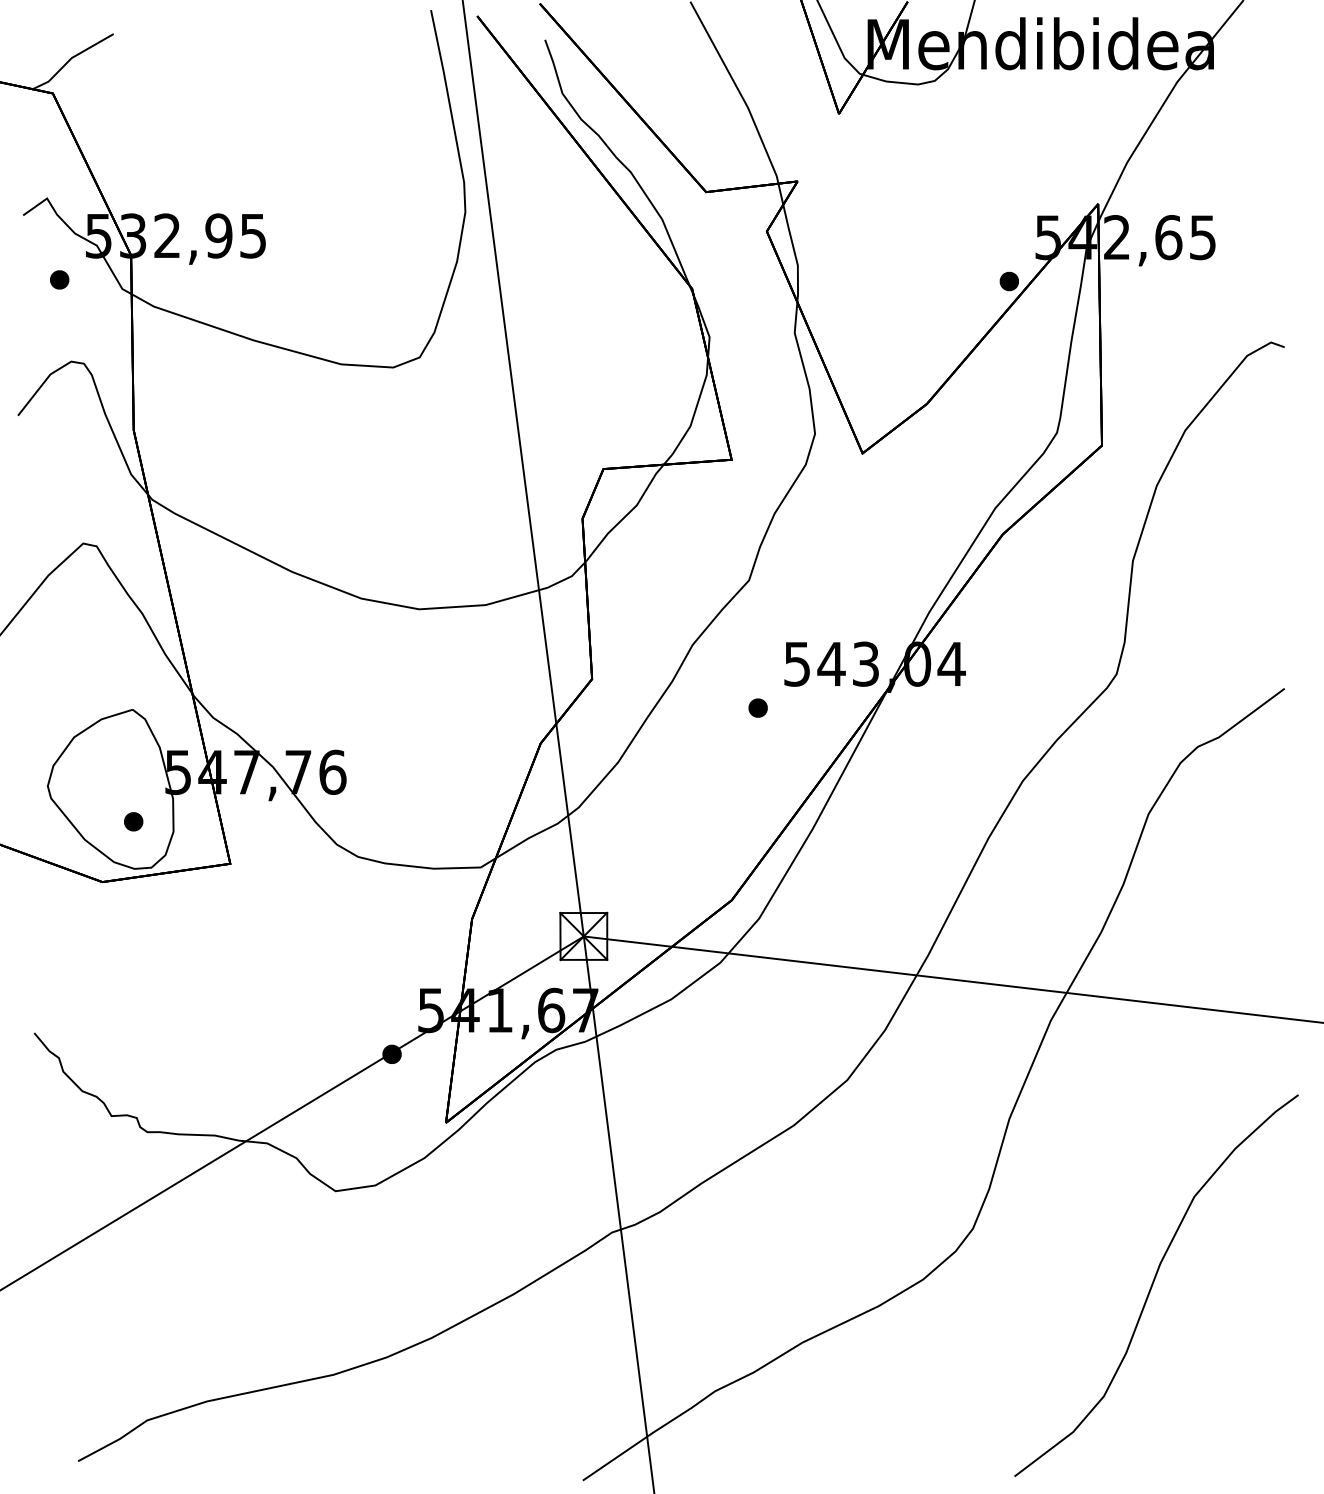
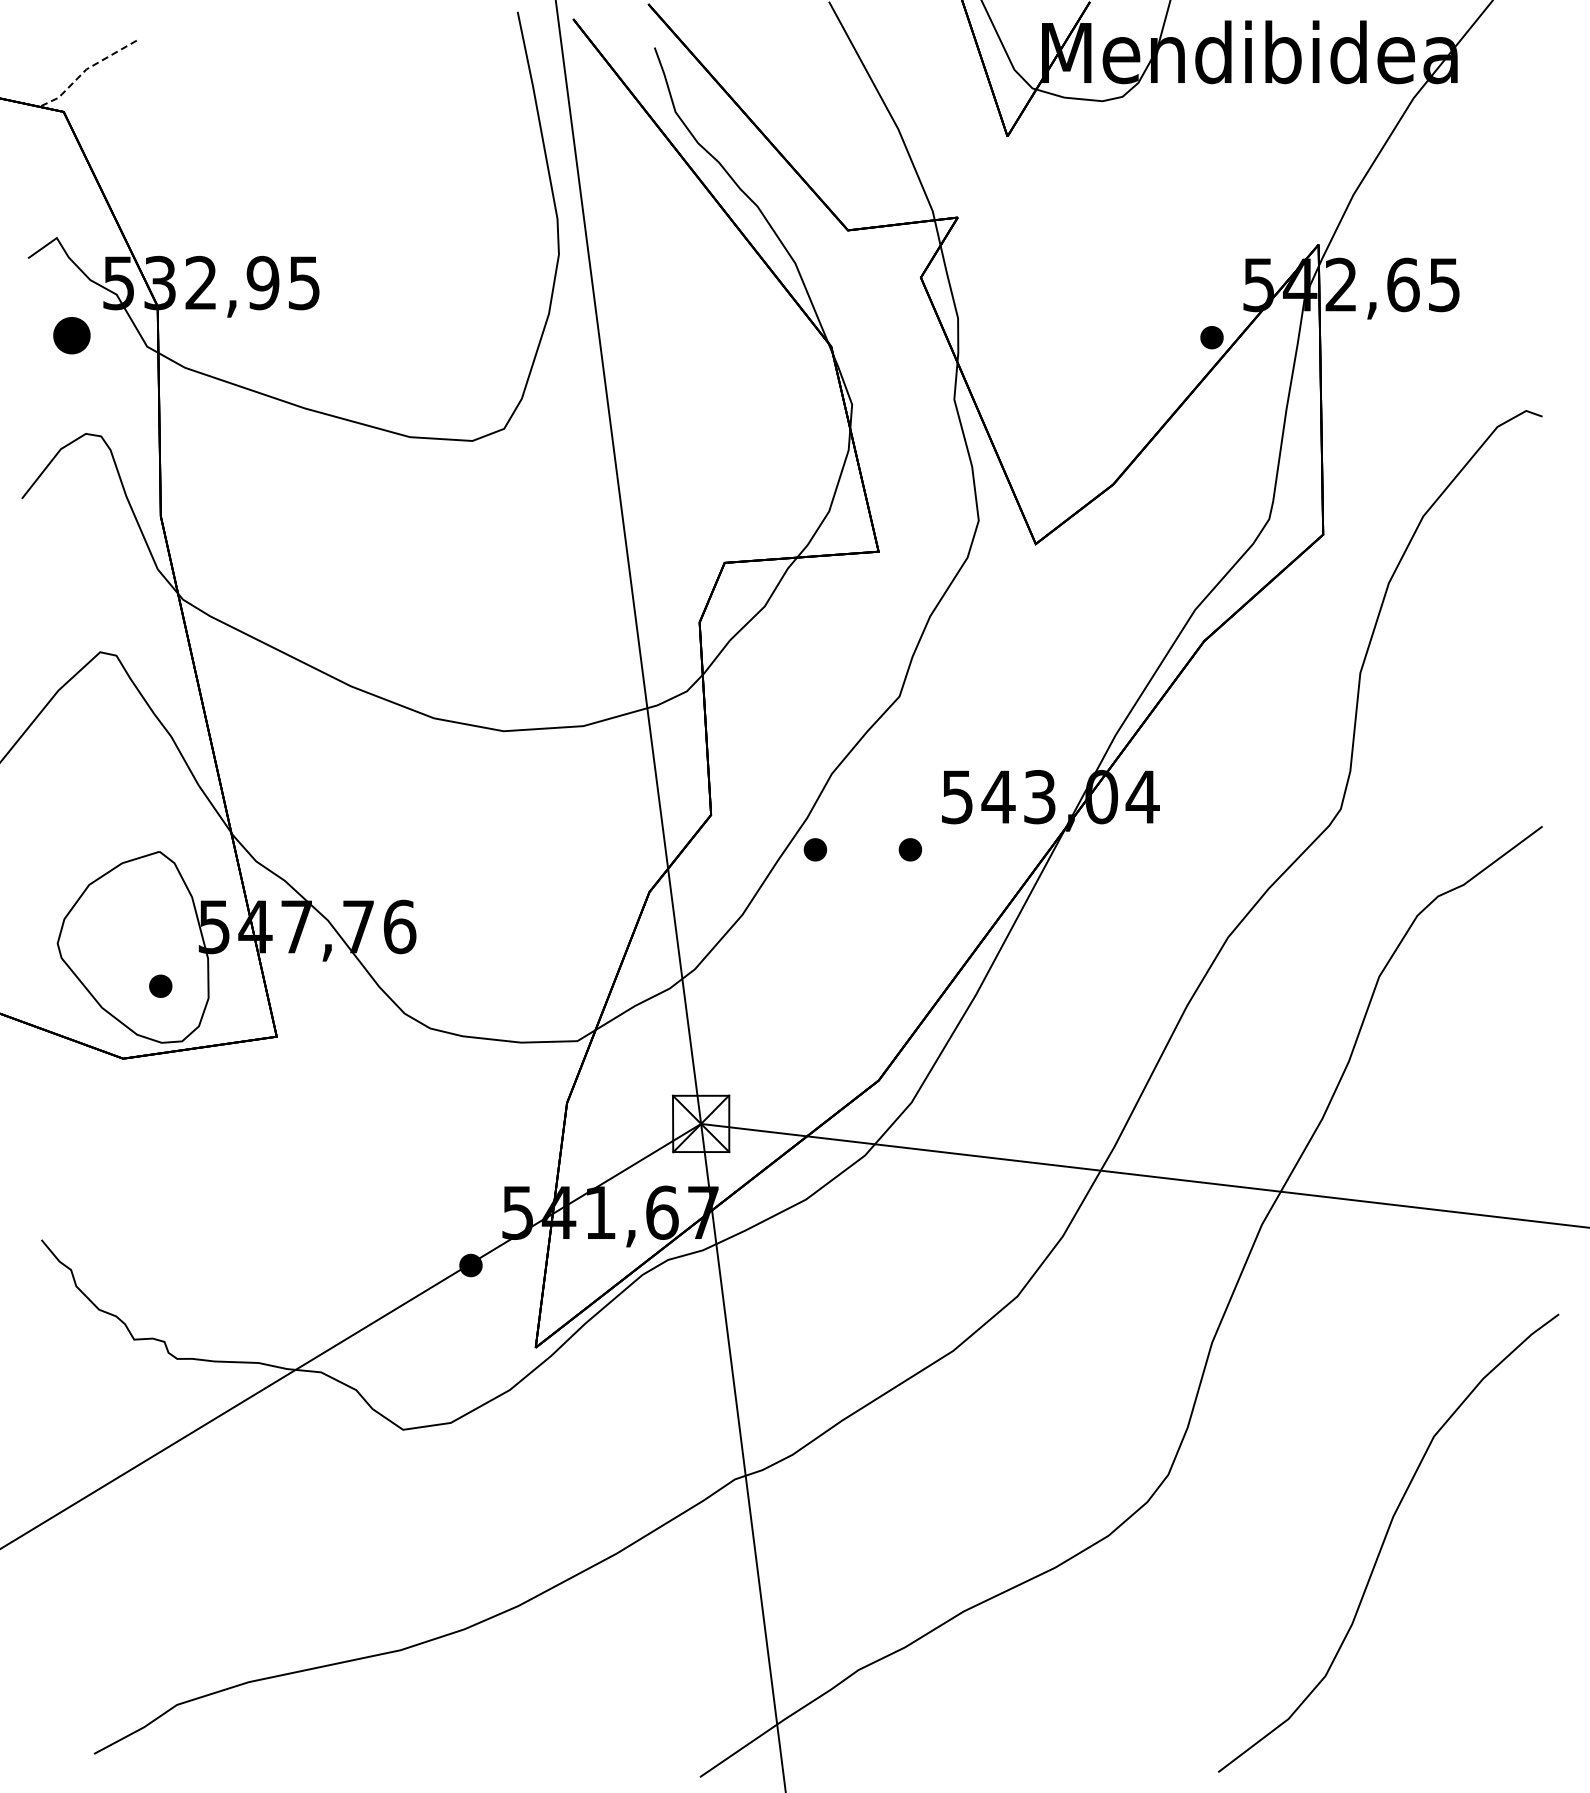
line: (70, 59) -> (84, 71), solid -> dashed
part: (59, 279) -> (71, 335), size x1.6
part: (679, 707) -> (815, 849), added

